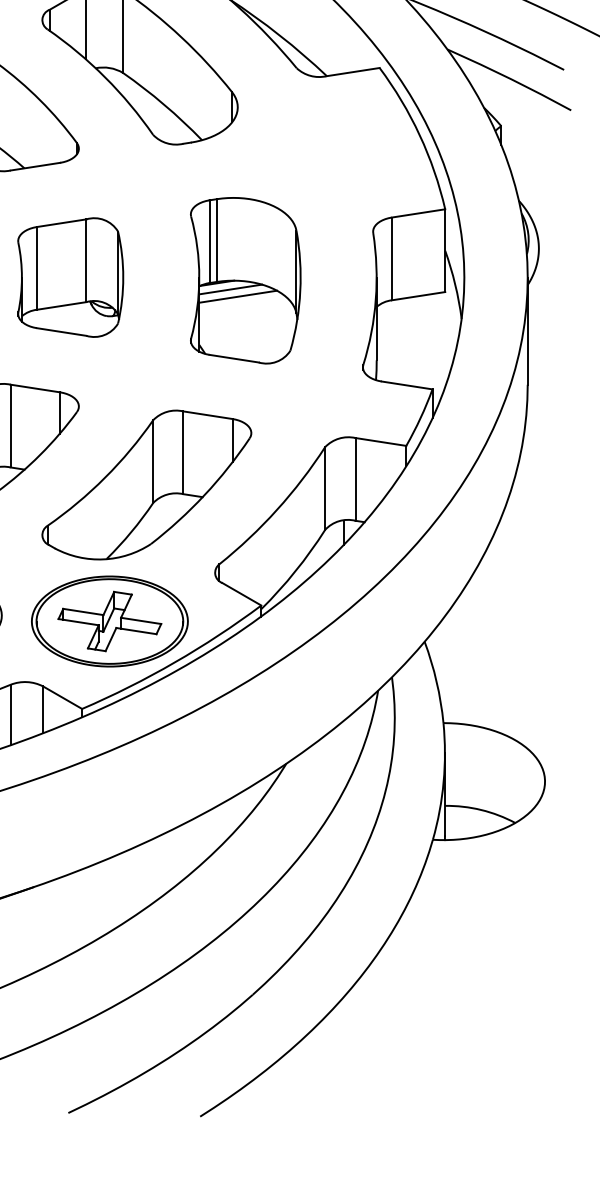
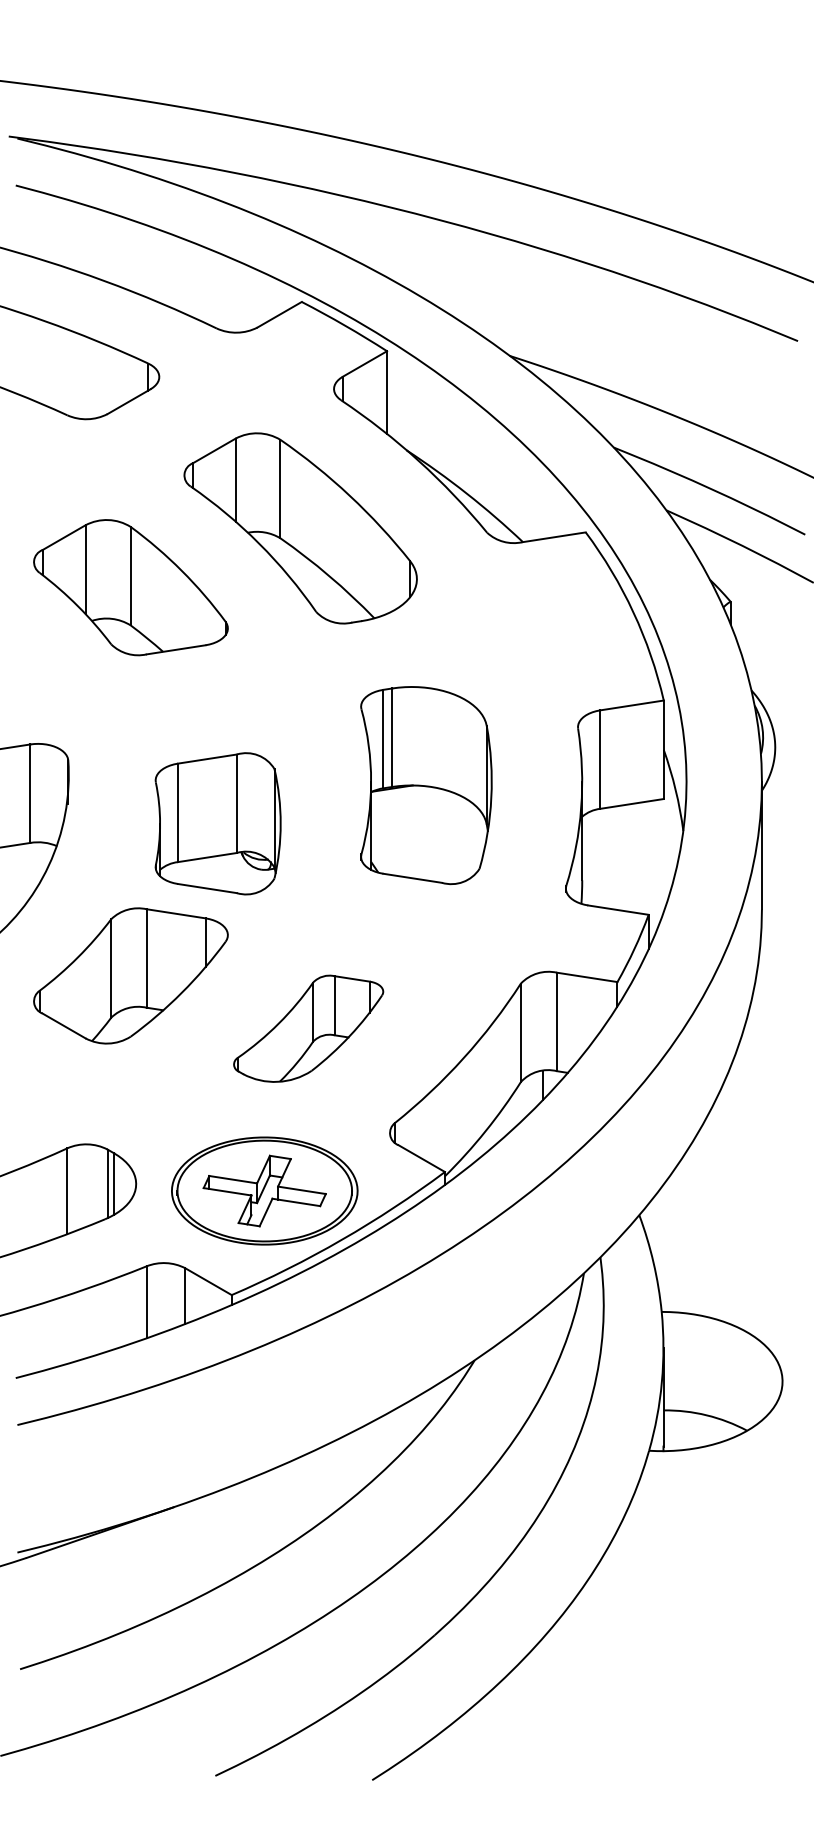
part: (70, 277) -> (217, 823), moved
line: (230, 289) -> (408, 795), removed
line: (238, 296) -> (417, 804), removed
part: (146, 484) -> (308, 1028), size x0.6

